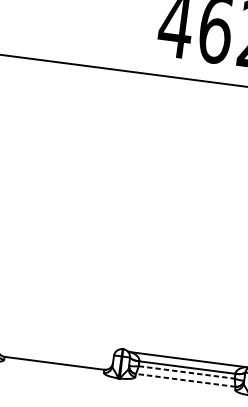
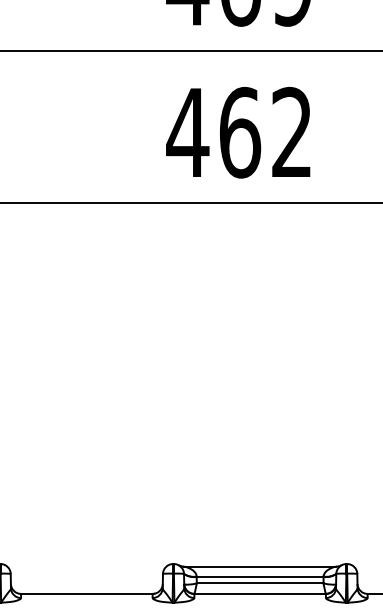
line: (187, 372) -> (260, 583), dashed -> solid
line: (186, 380) -> (260, 593), dashed -> solid

